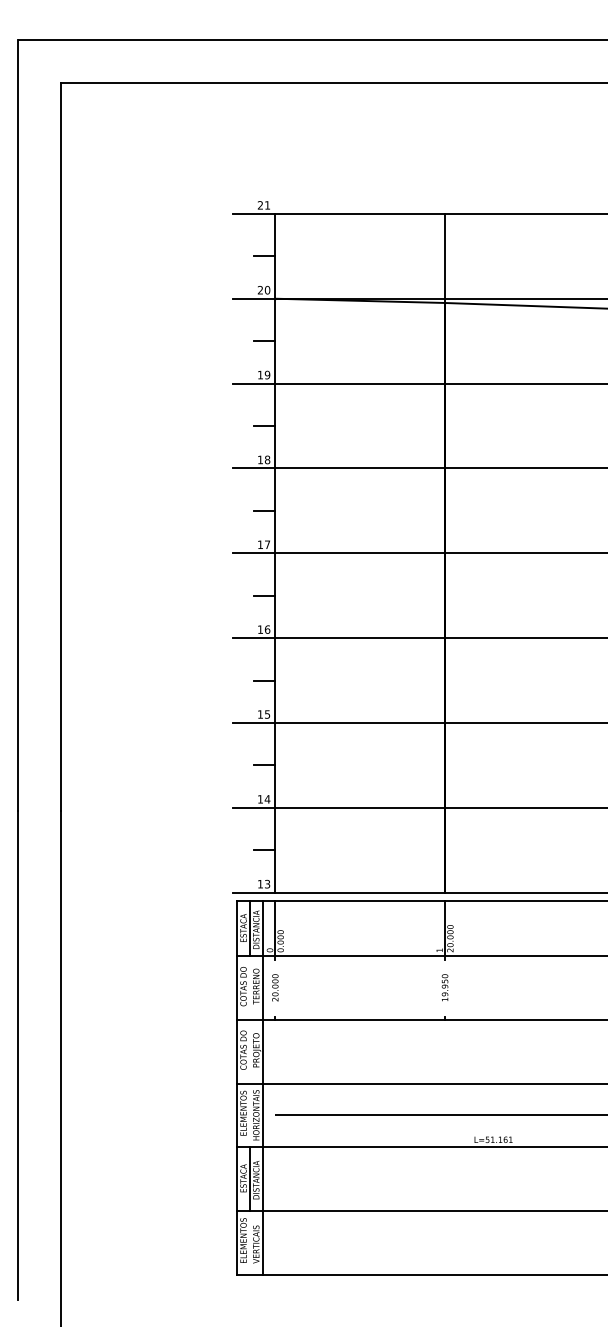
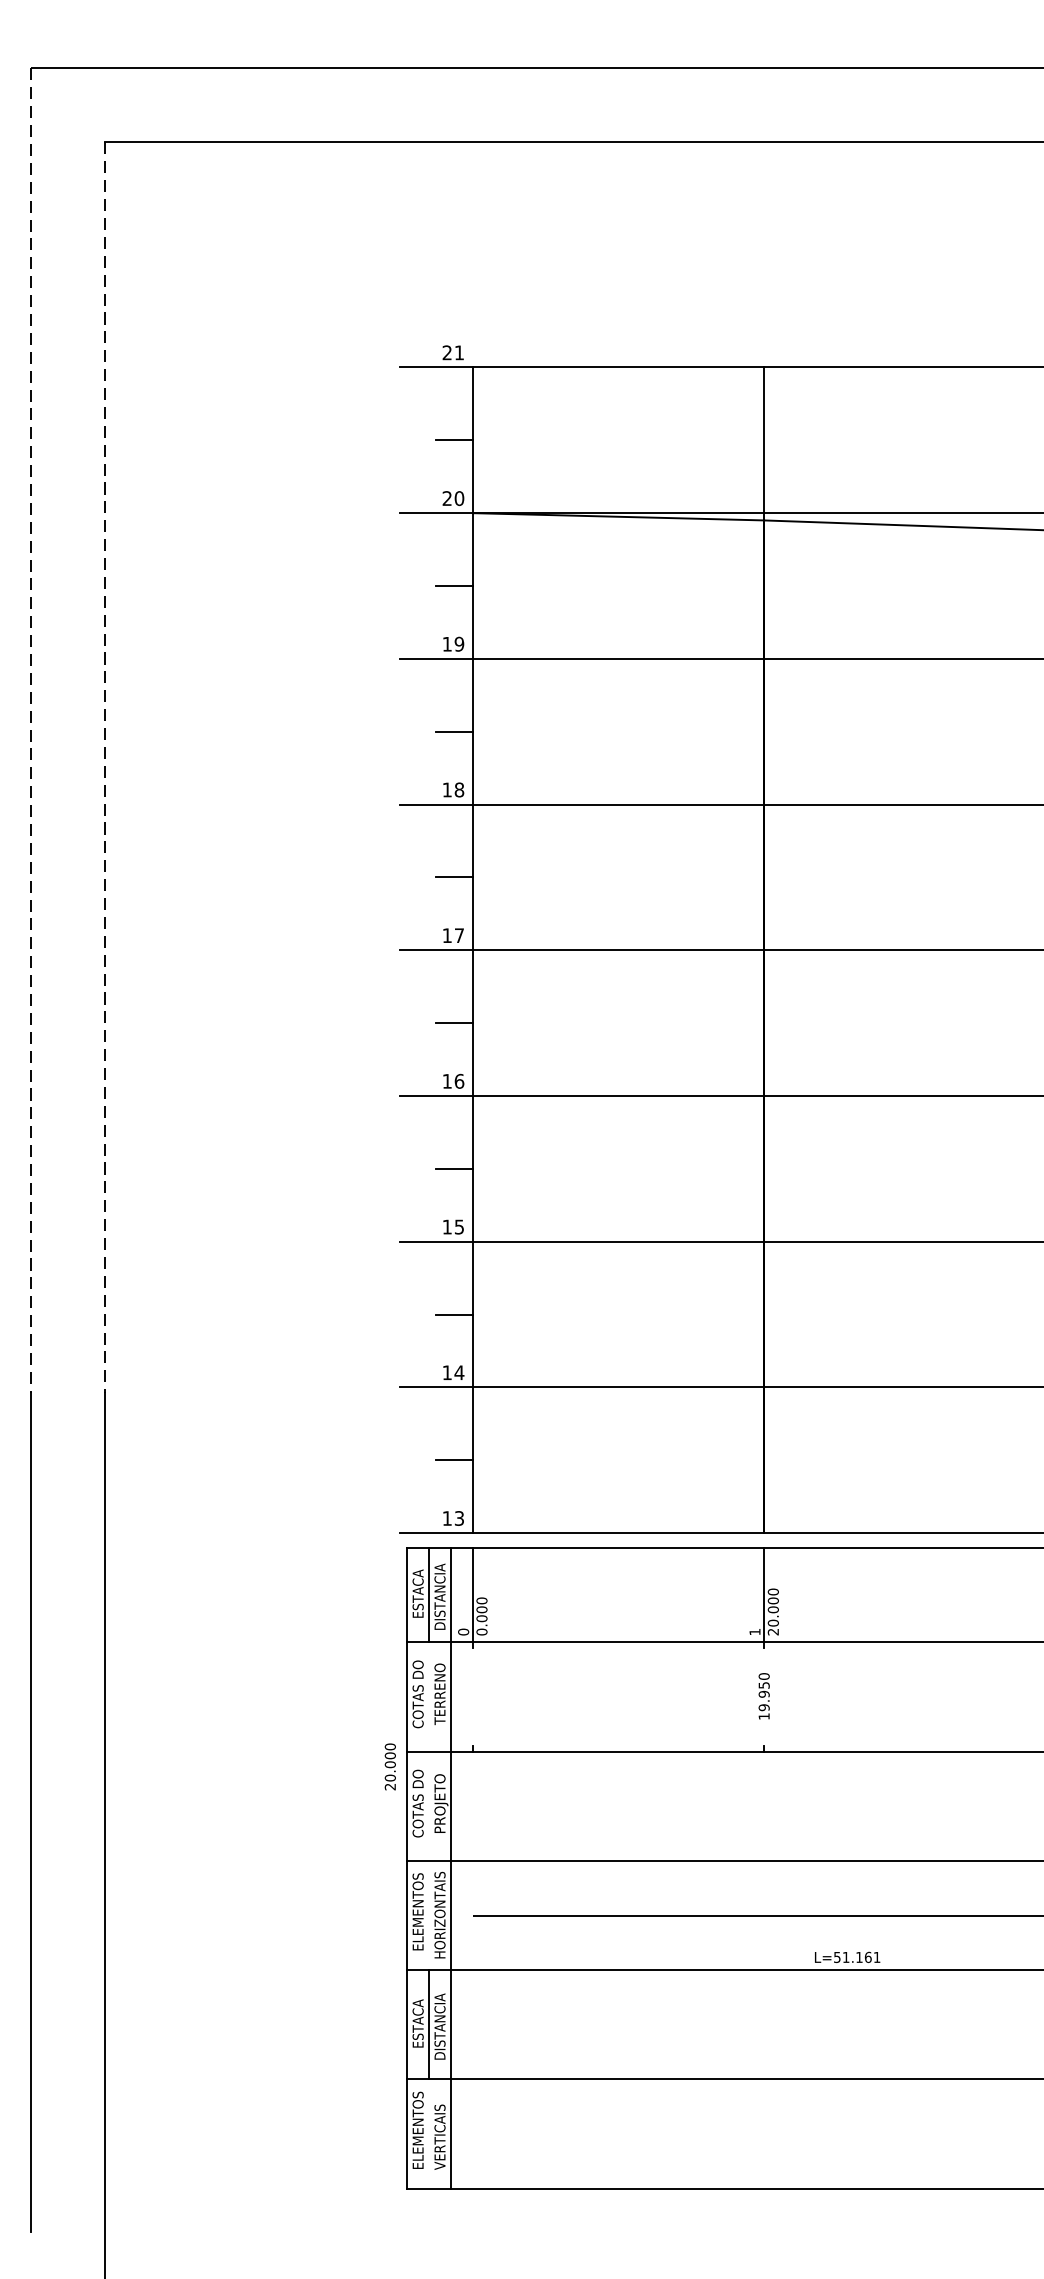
line: (18, 425) -> (31, 730), solid -> dashed
line: (61, 447) -> (105, 768), solid -> dashed
text: (275, 987) -> (390, 1766), moved

